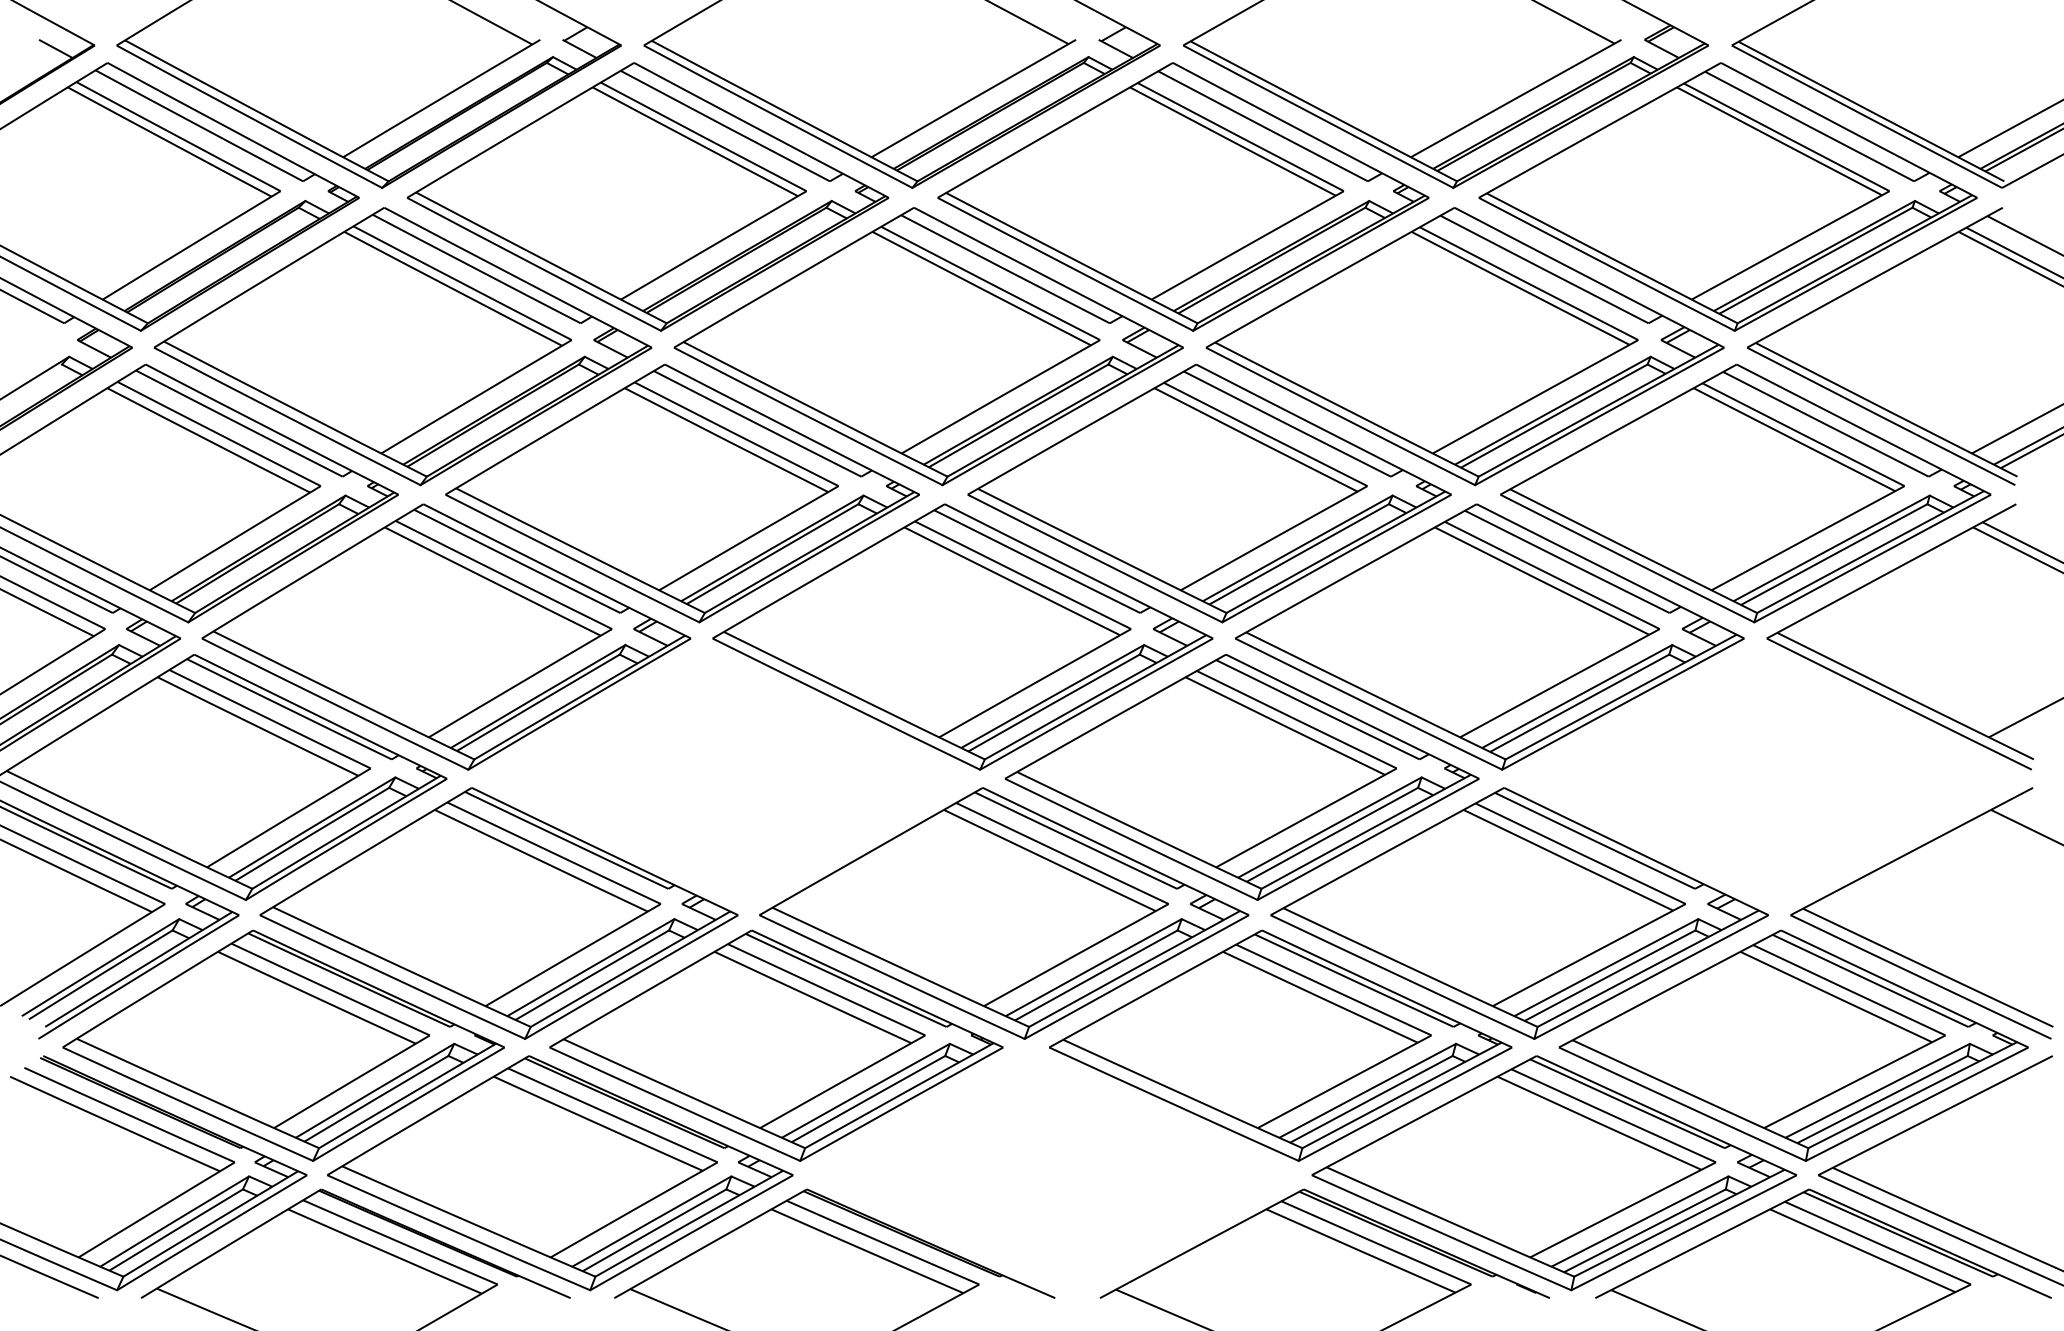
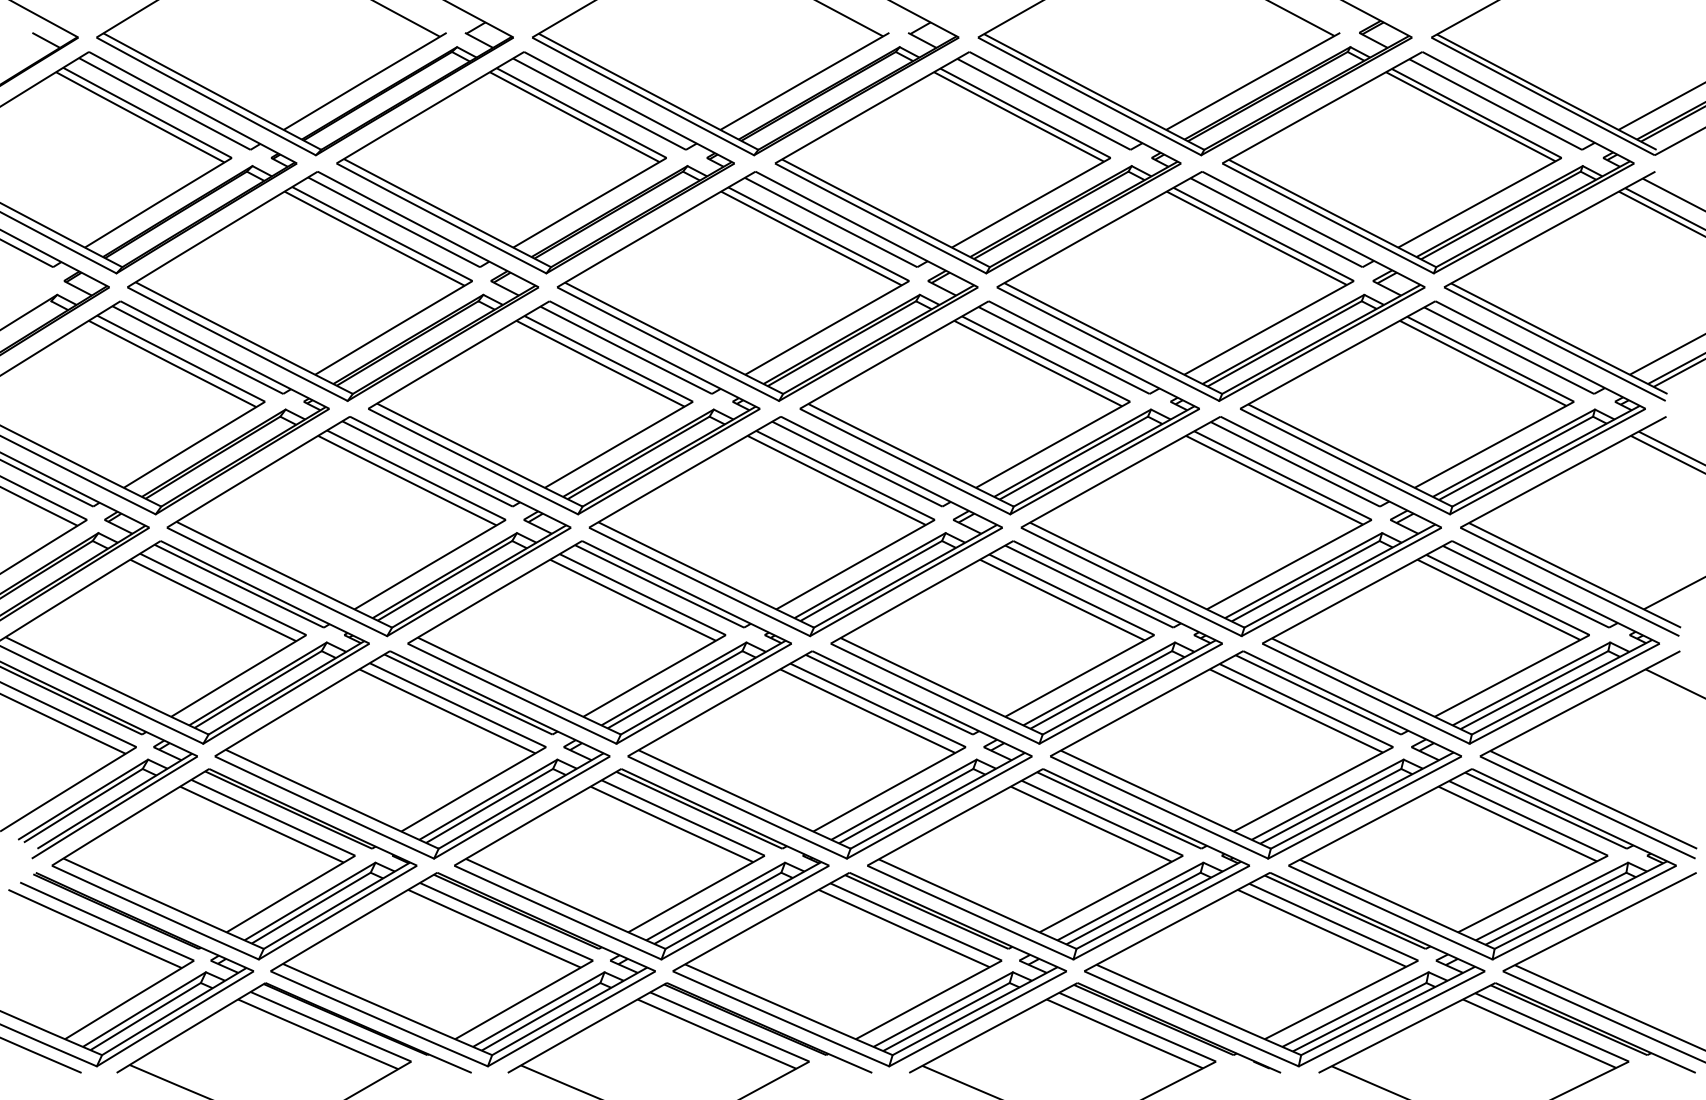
part: (725, 777) -> (599, 642), added
part: (1767, 777) -> (1460, 642), added
part: (1051, 1173) -> (869, 969), added

